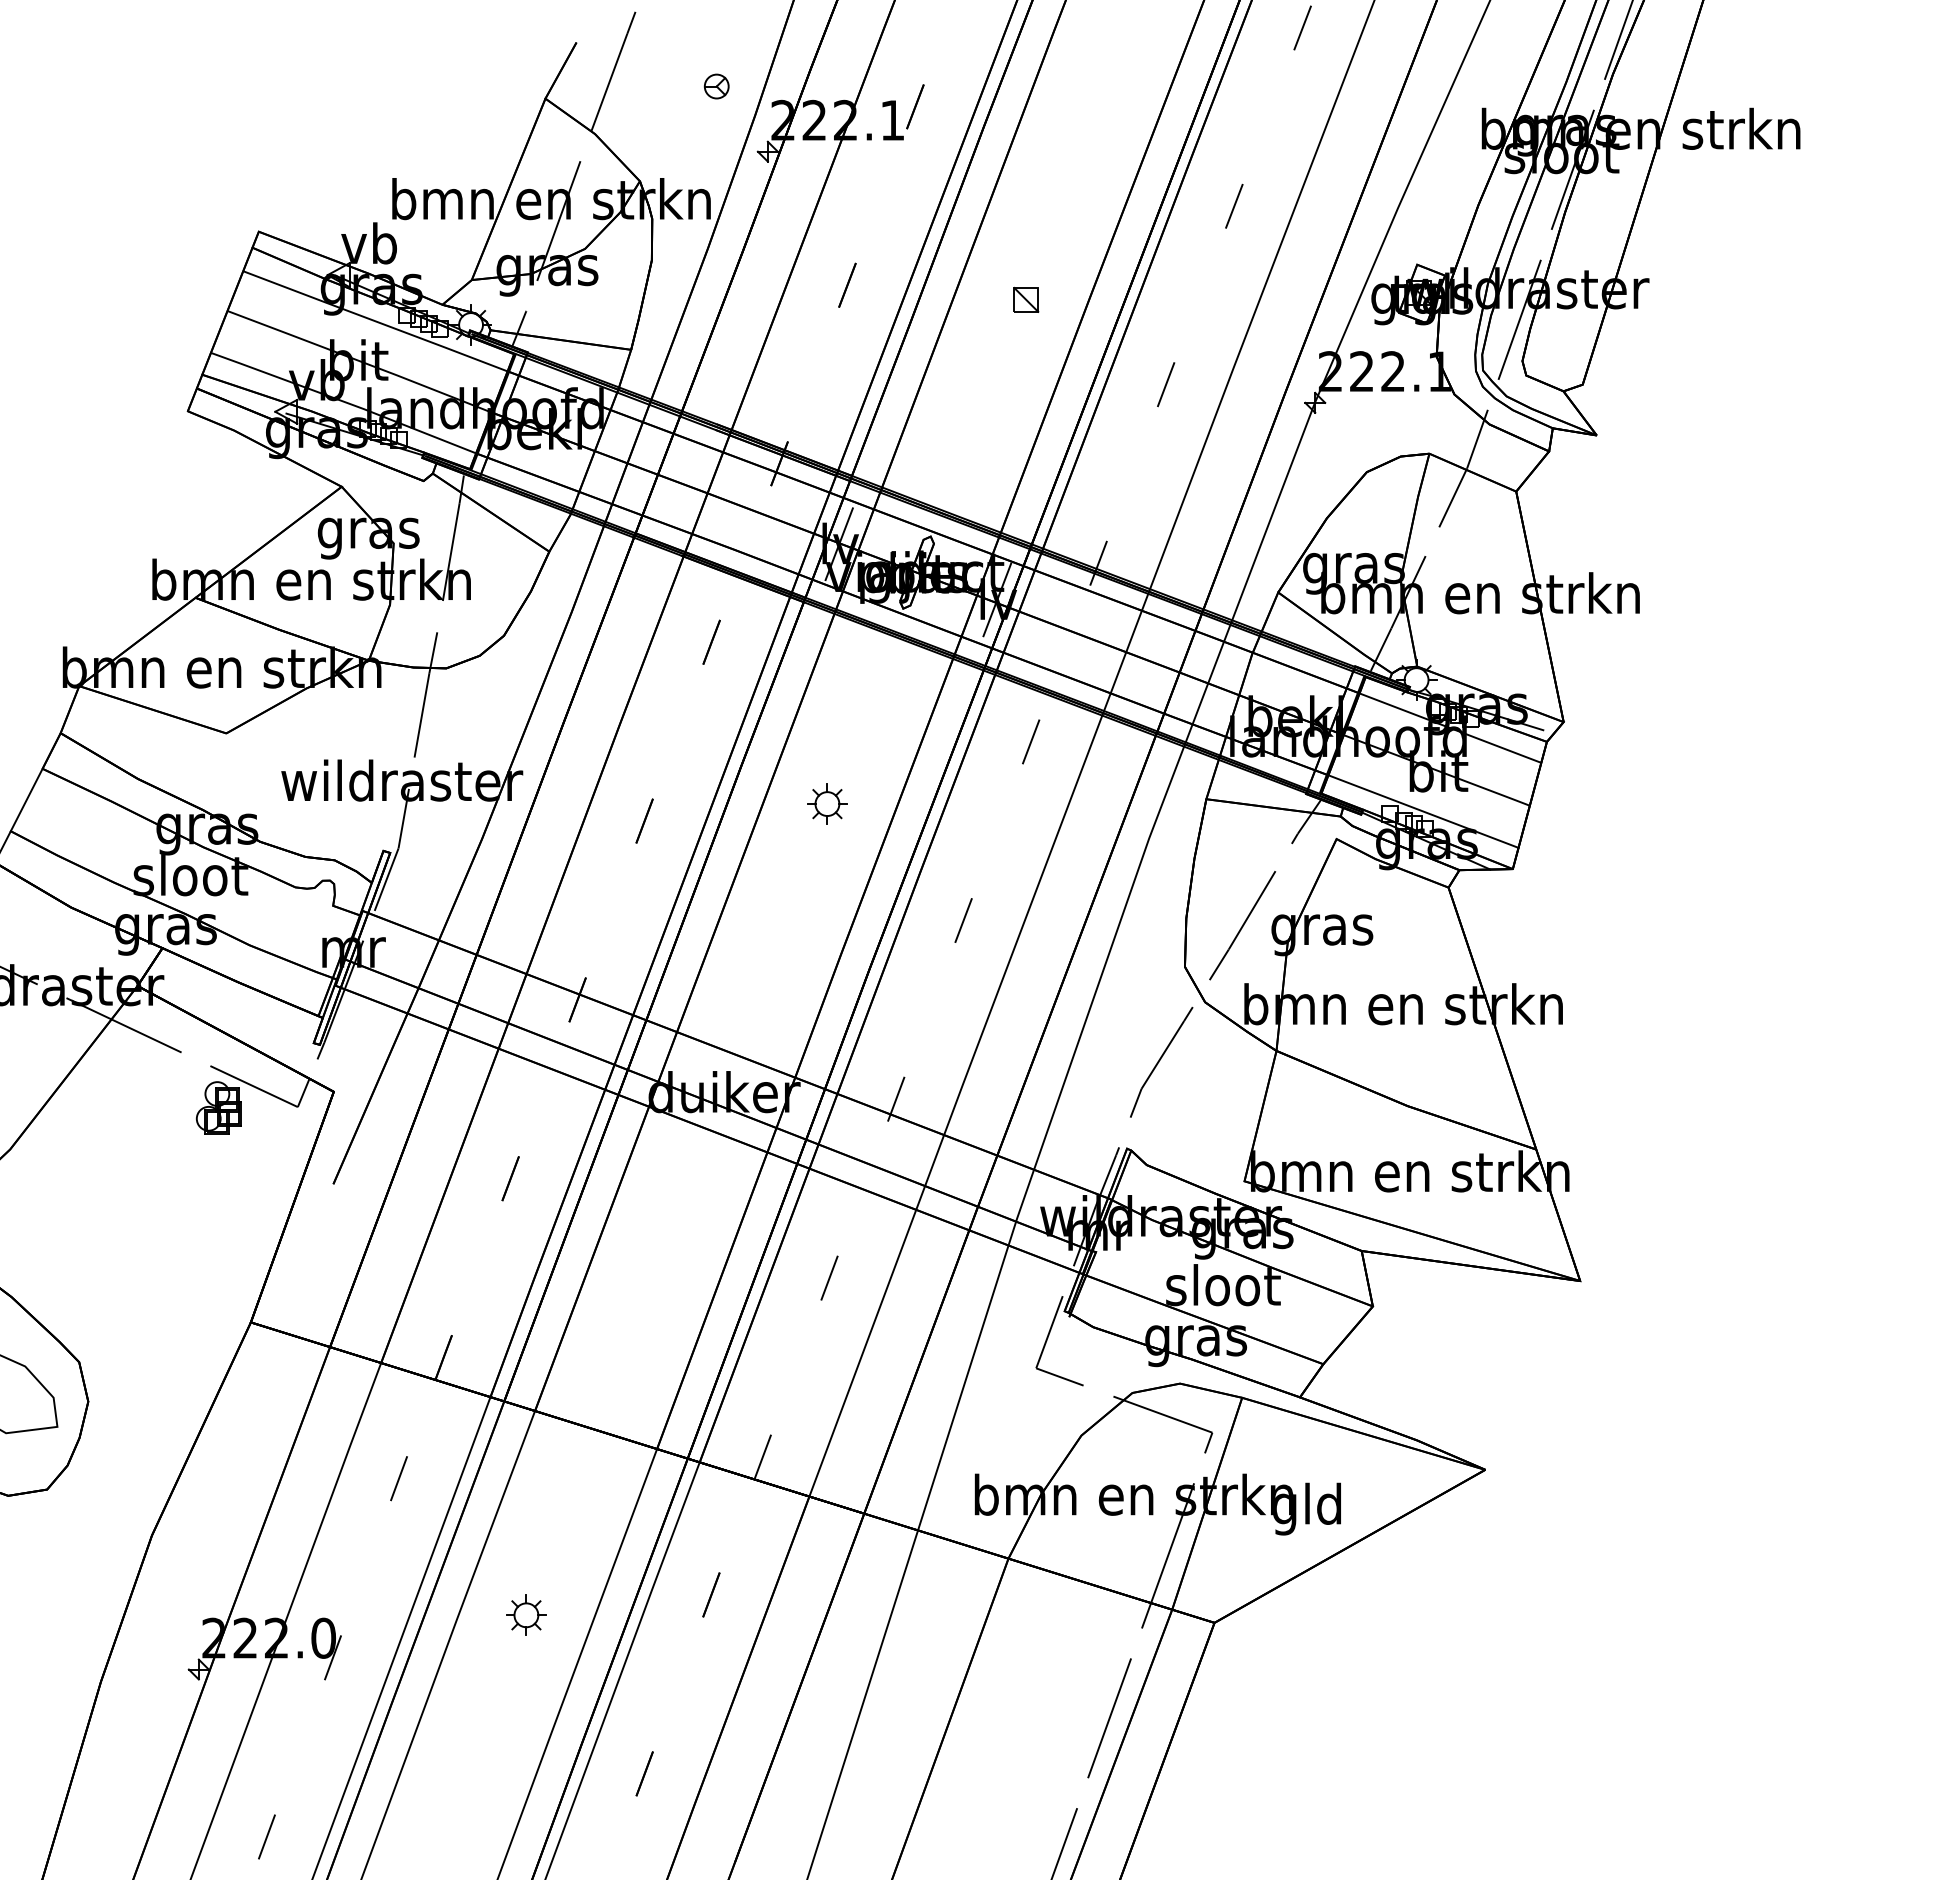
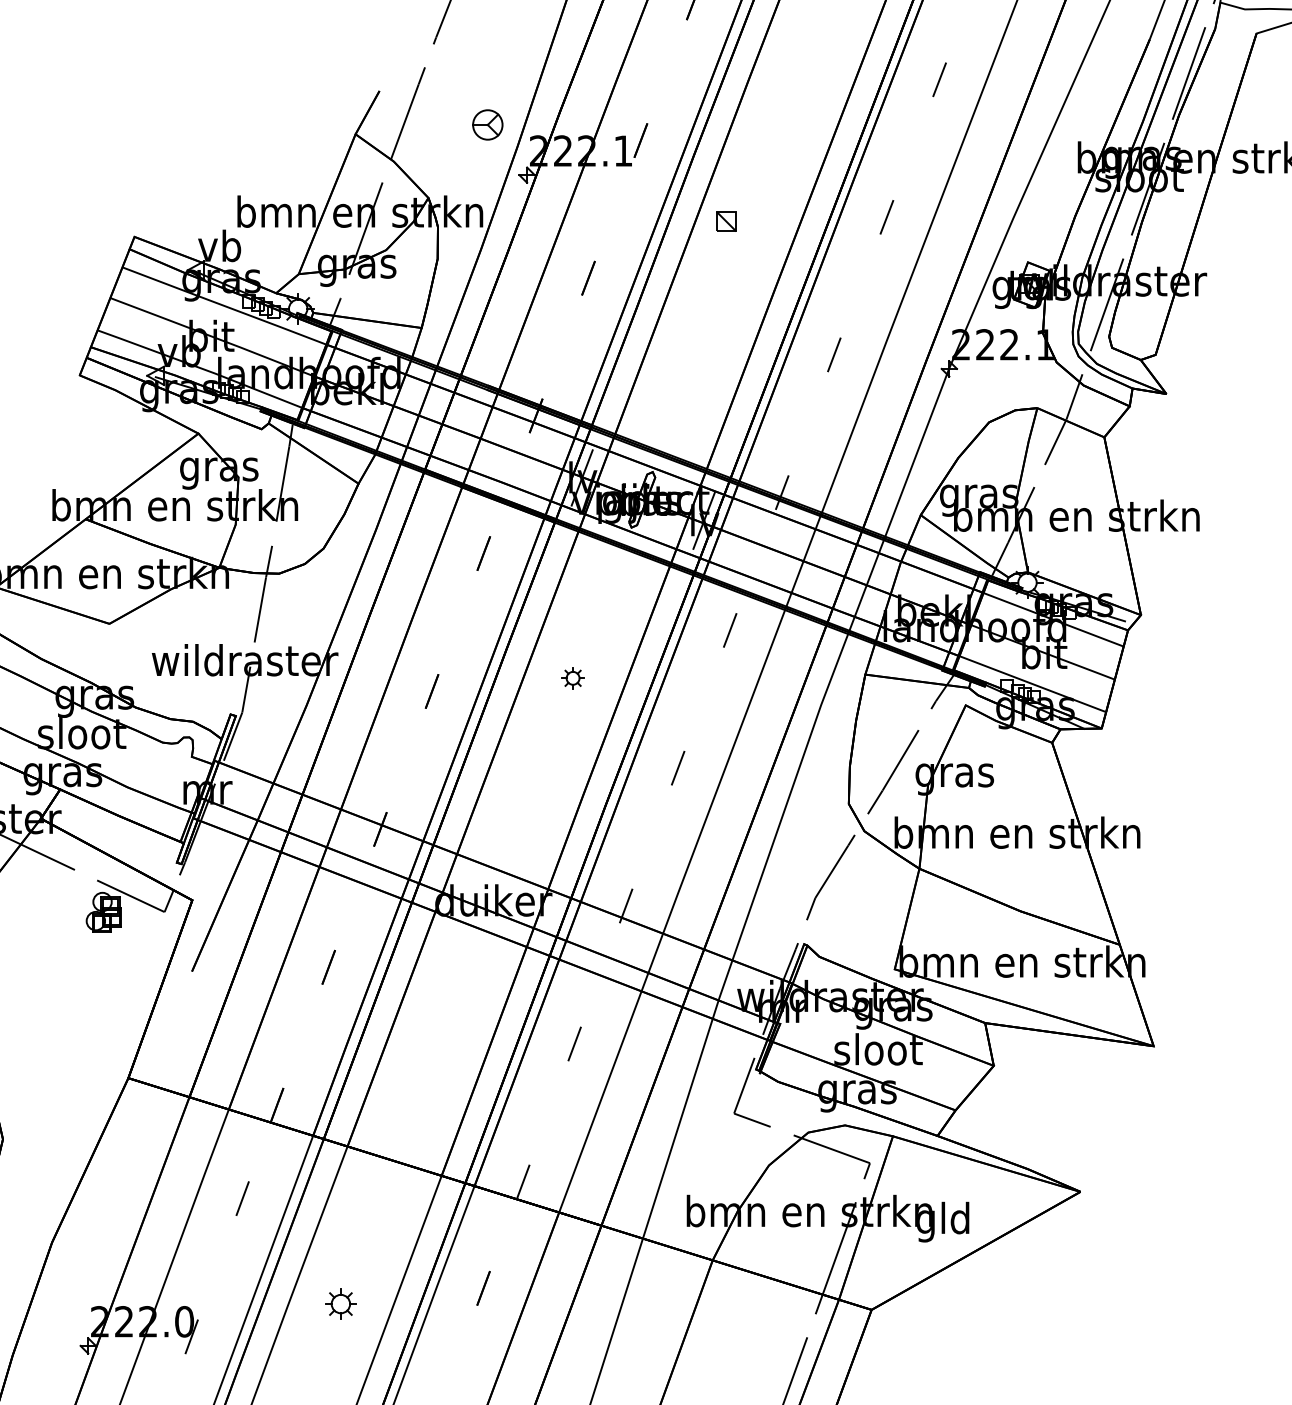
part: (716, 86) -> (487, 124), size x1.6
part: (1026, 299) -> (726, 221), moved
part: (827, 803) -> (573, 677), size x0.7

